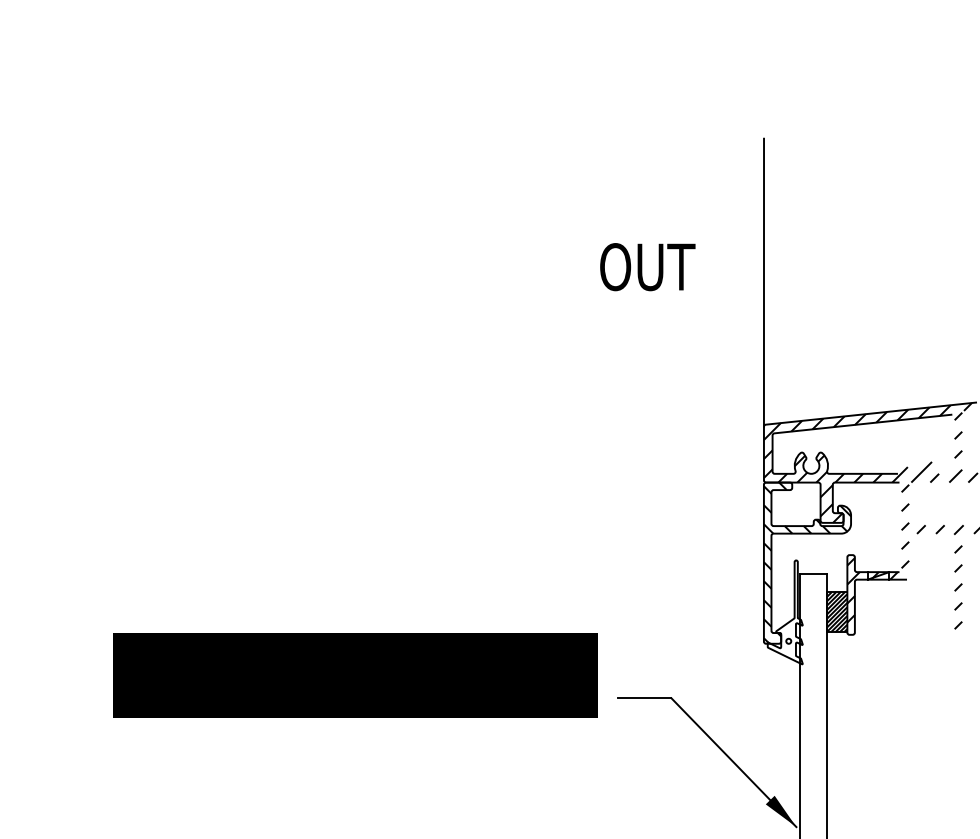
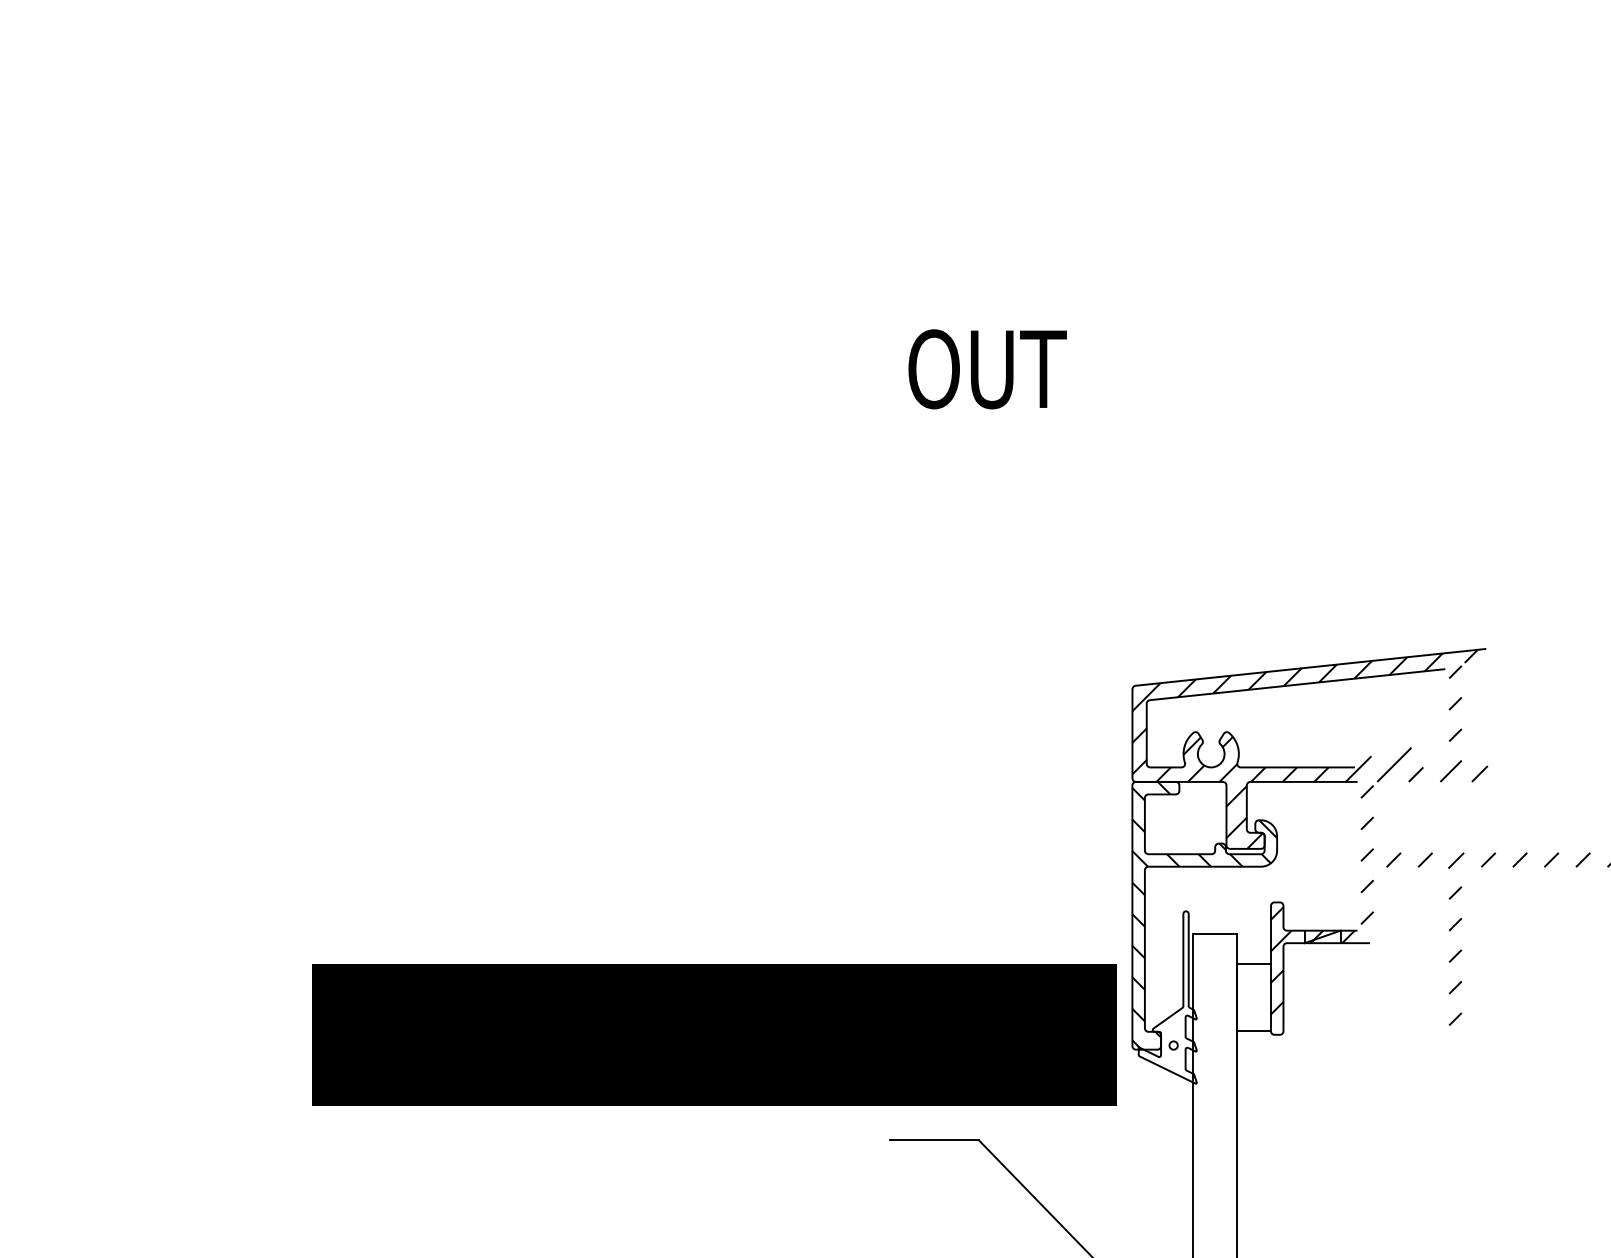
text: (647, 267) -> (987, 369), moved
line: (763, 282) -> (1131, 449), removed
hatch: (837, 612) -> (1254, 997), removed
text: (355, 675) -> (714, 1034), moved

